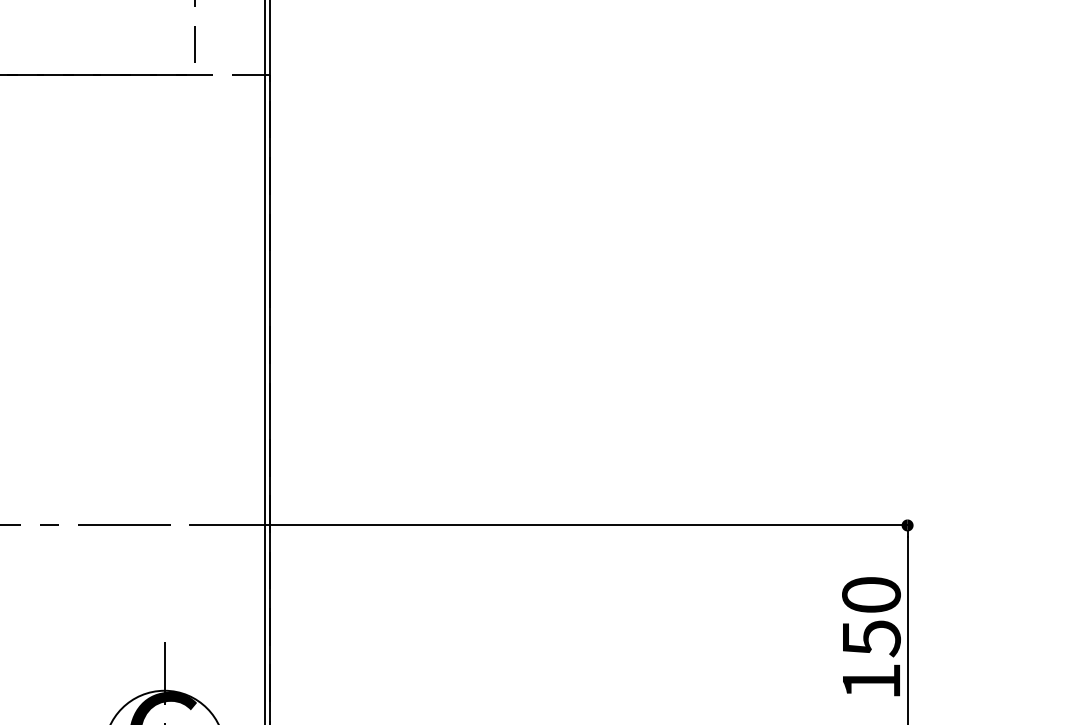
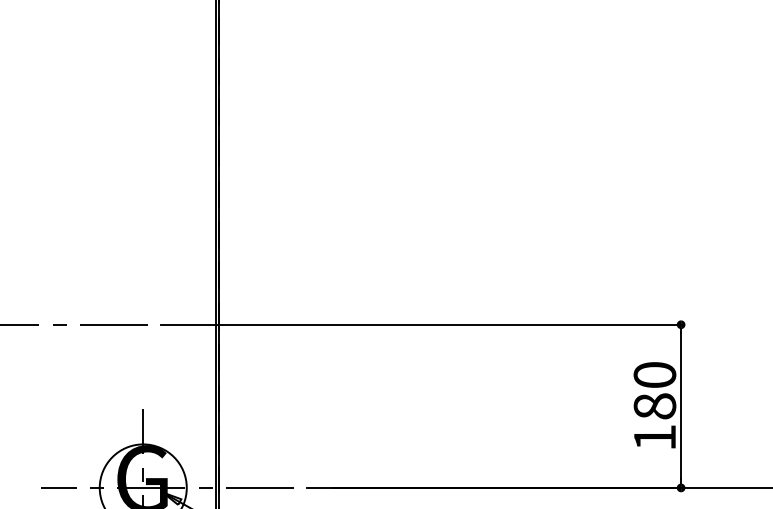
text: (871, 638) -> (654, 406), 150 -> 180

